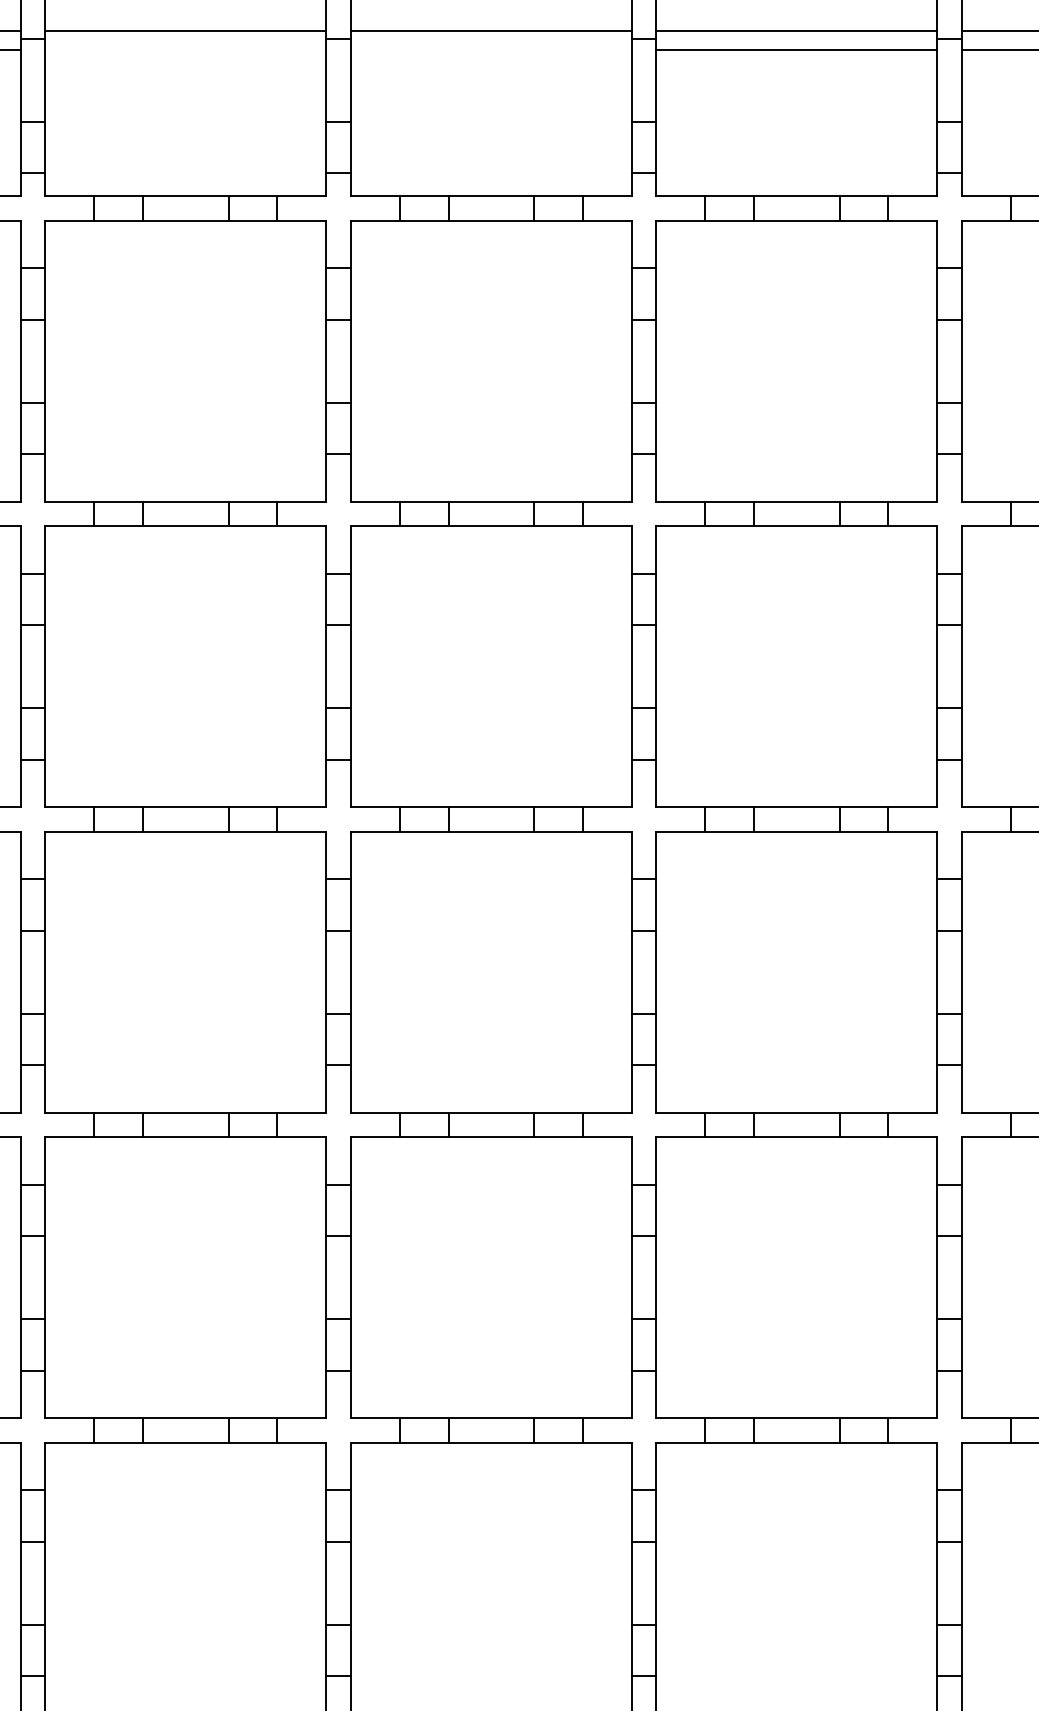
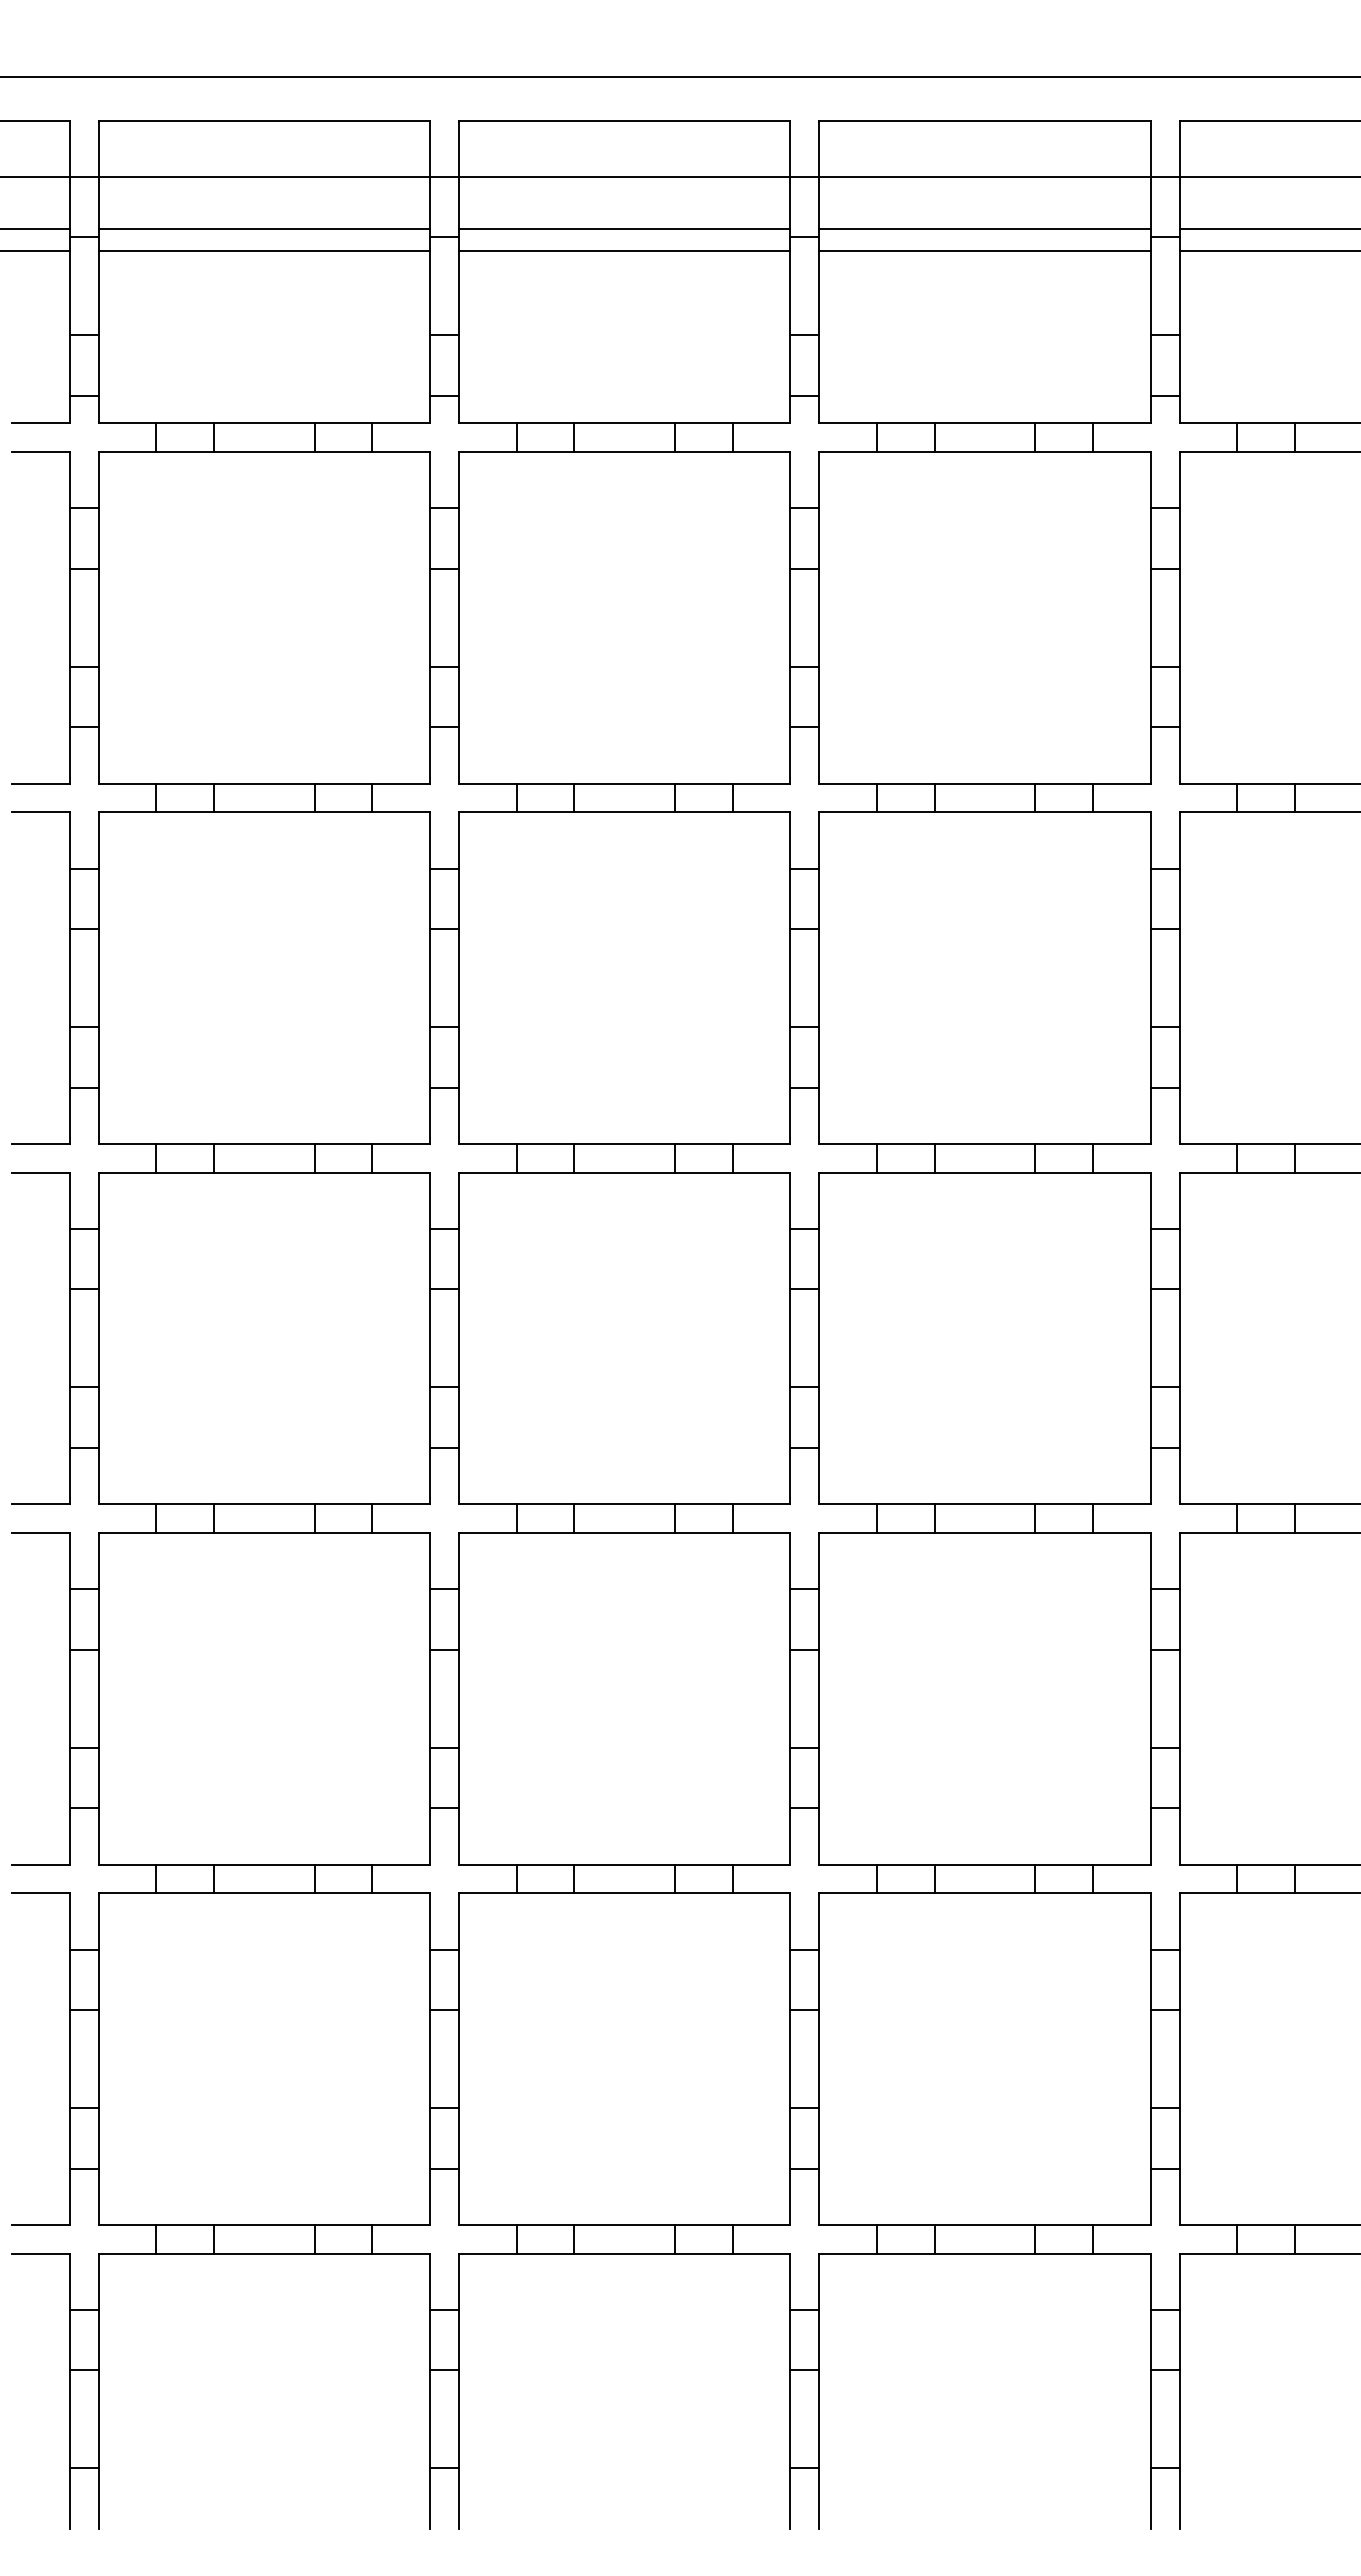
line: (186, 49) -> (264, 250), added
line: (491, 49) -> (624, 250), added

